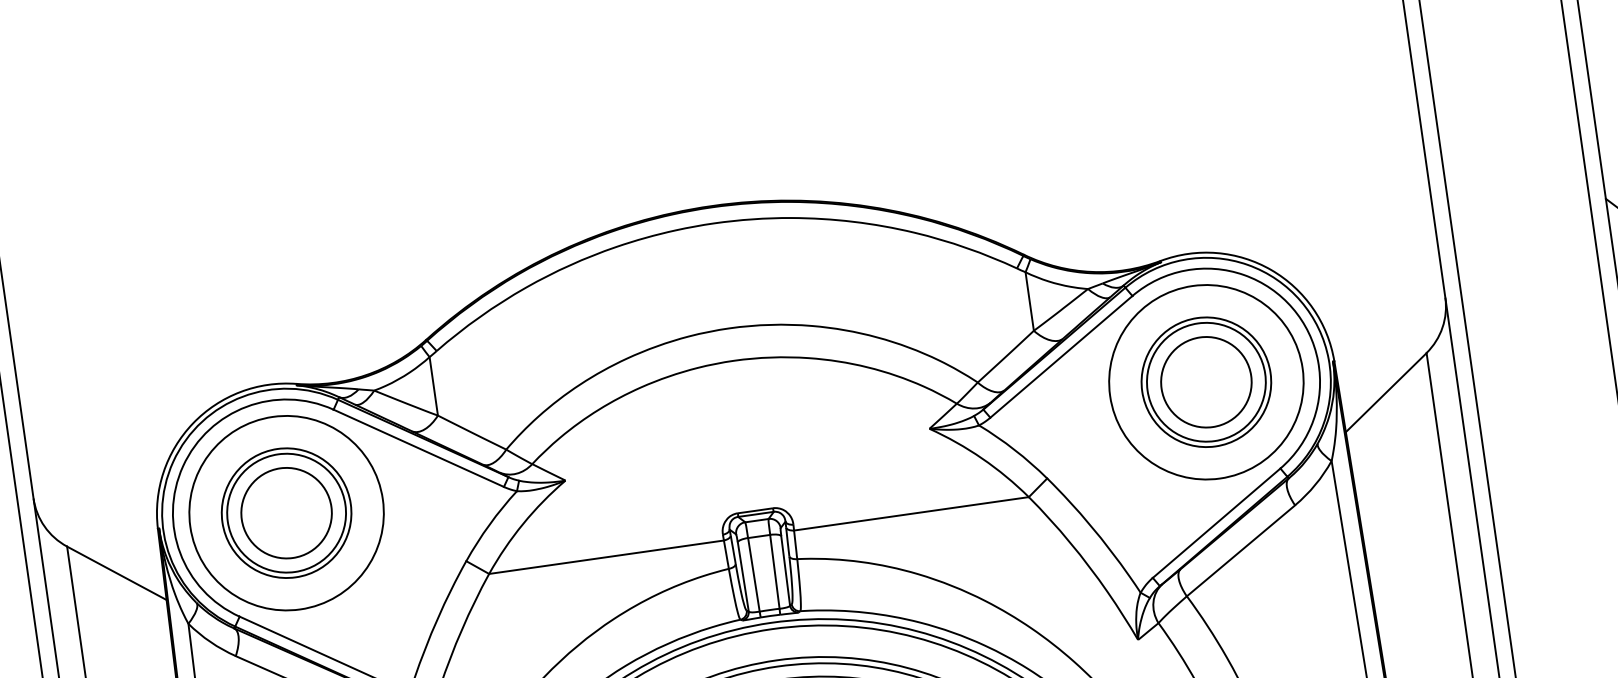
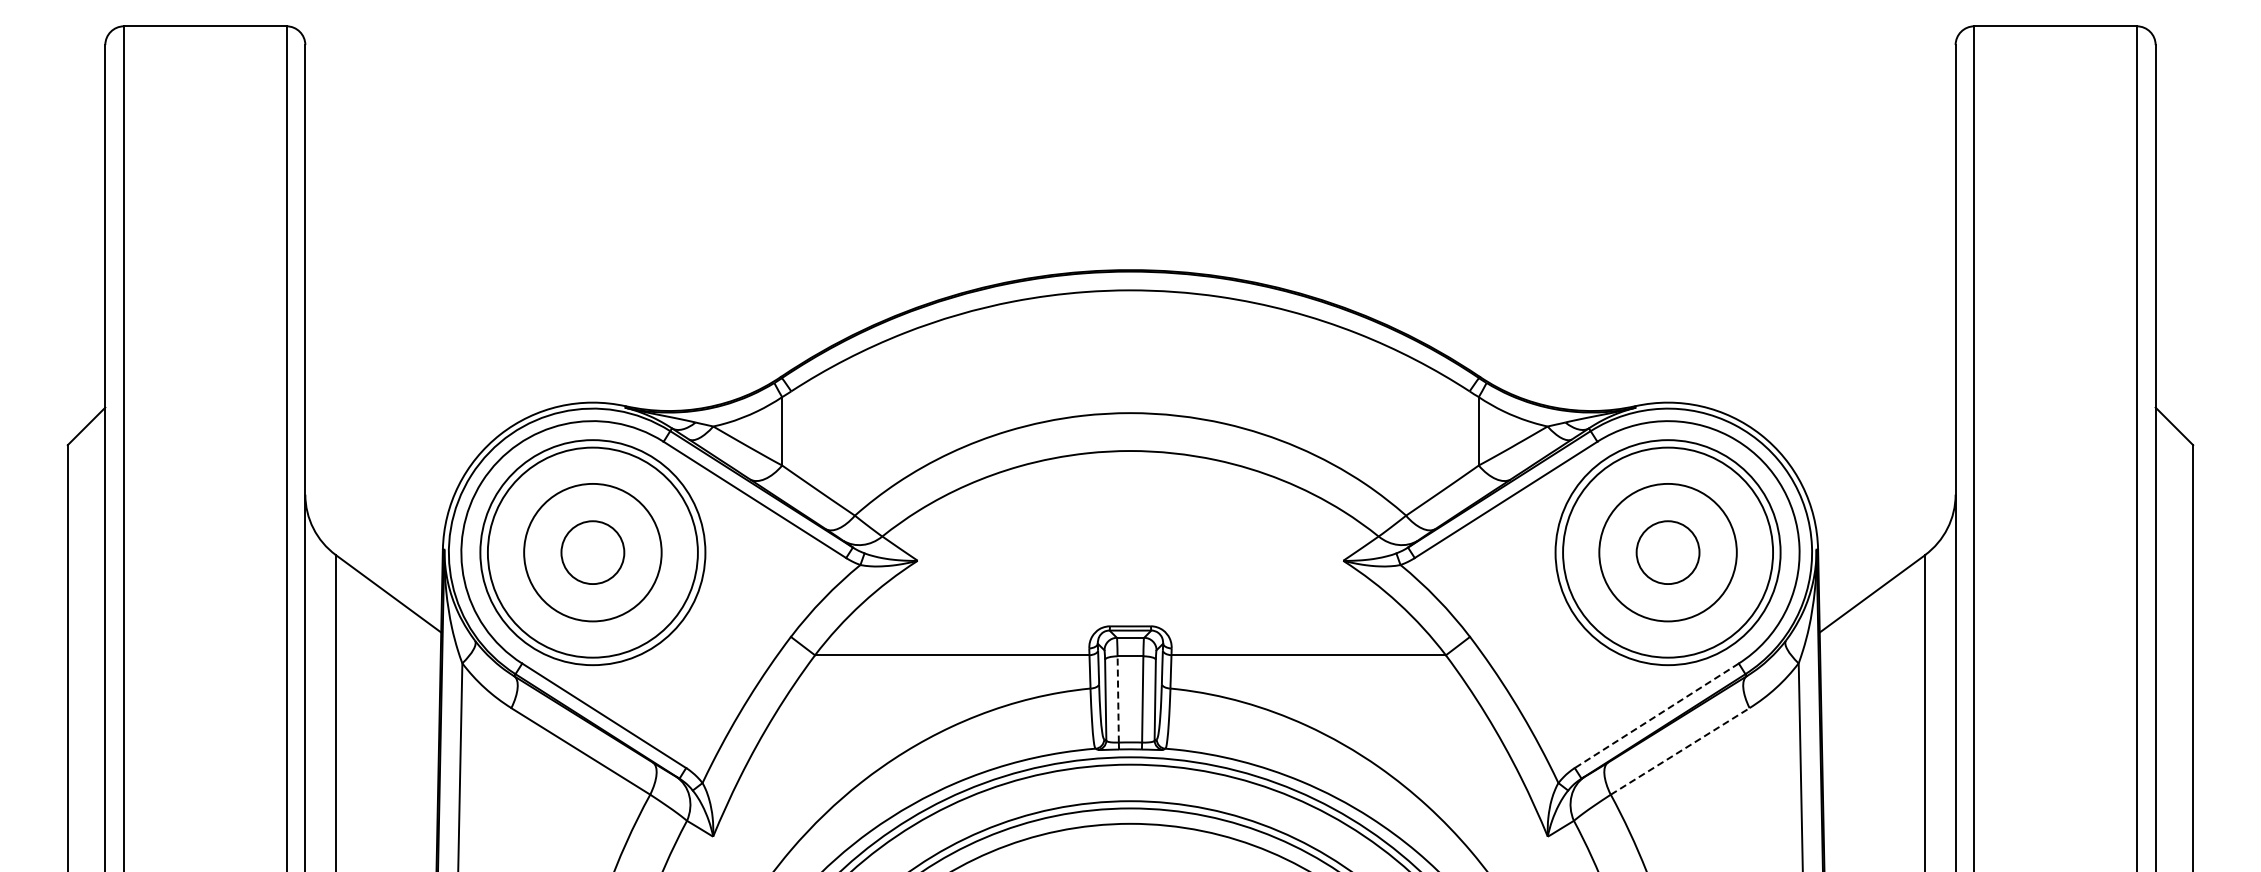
circle: (1205, 382) -> (1667, 552), size x0.6
circle: (1206, 382) -> (1668, 552), size x1.4
circle: (286, 513) -> (592, 552), size x0.6
circle: (286, 513) -> (592, 552), size x1.4
line: (1216, 523) -> (1656, 716), solid -> dashed
line: (1241, 550) -> (1680, 751), solid -> dashed
line: (754, 574) -> (1118, 699), solid -> dashed

